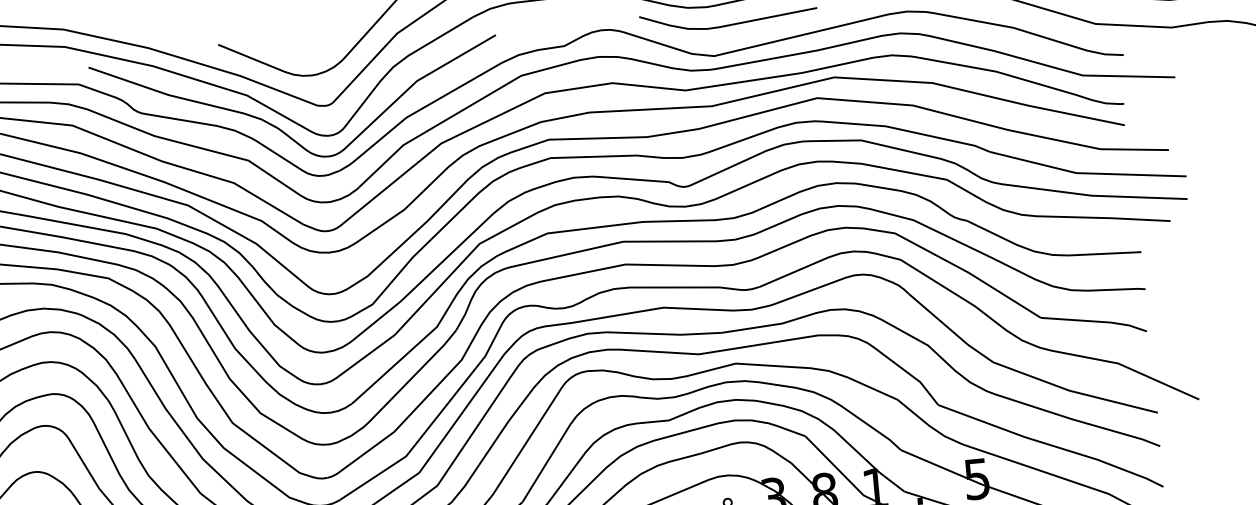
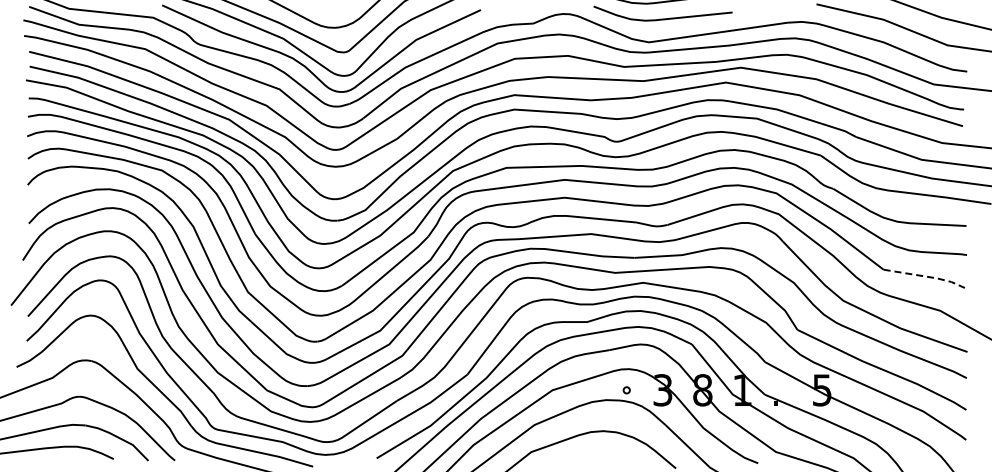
line: (1096, 321) -> (926, 276), solid -> dashed

